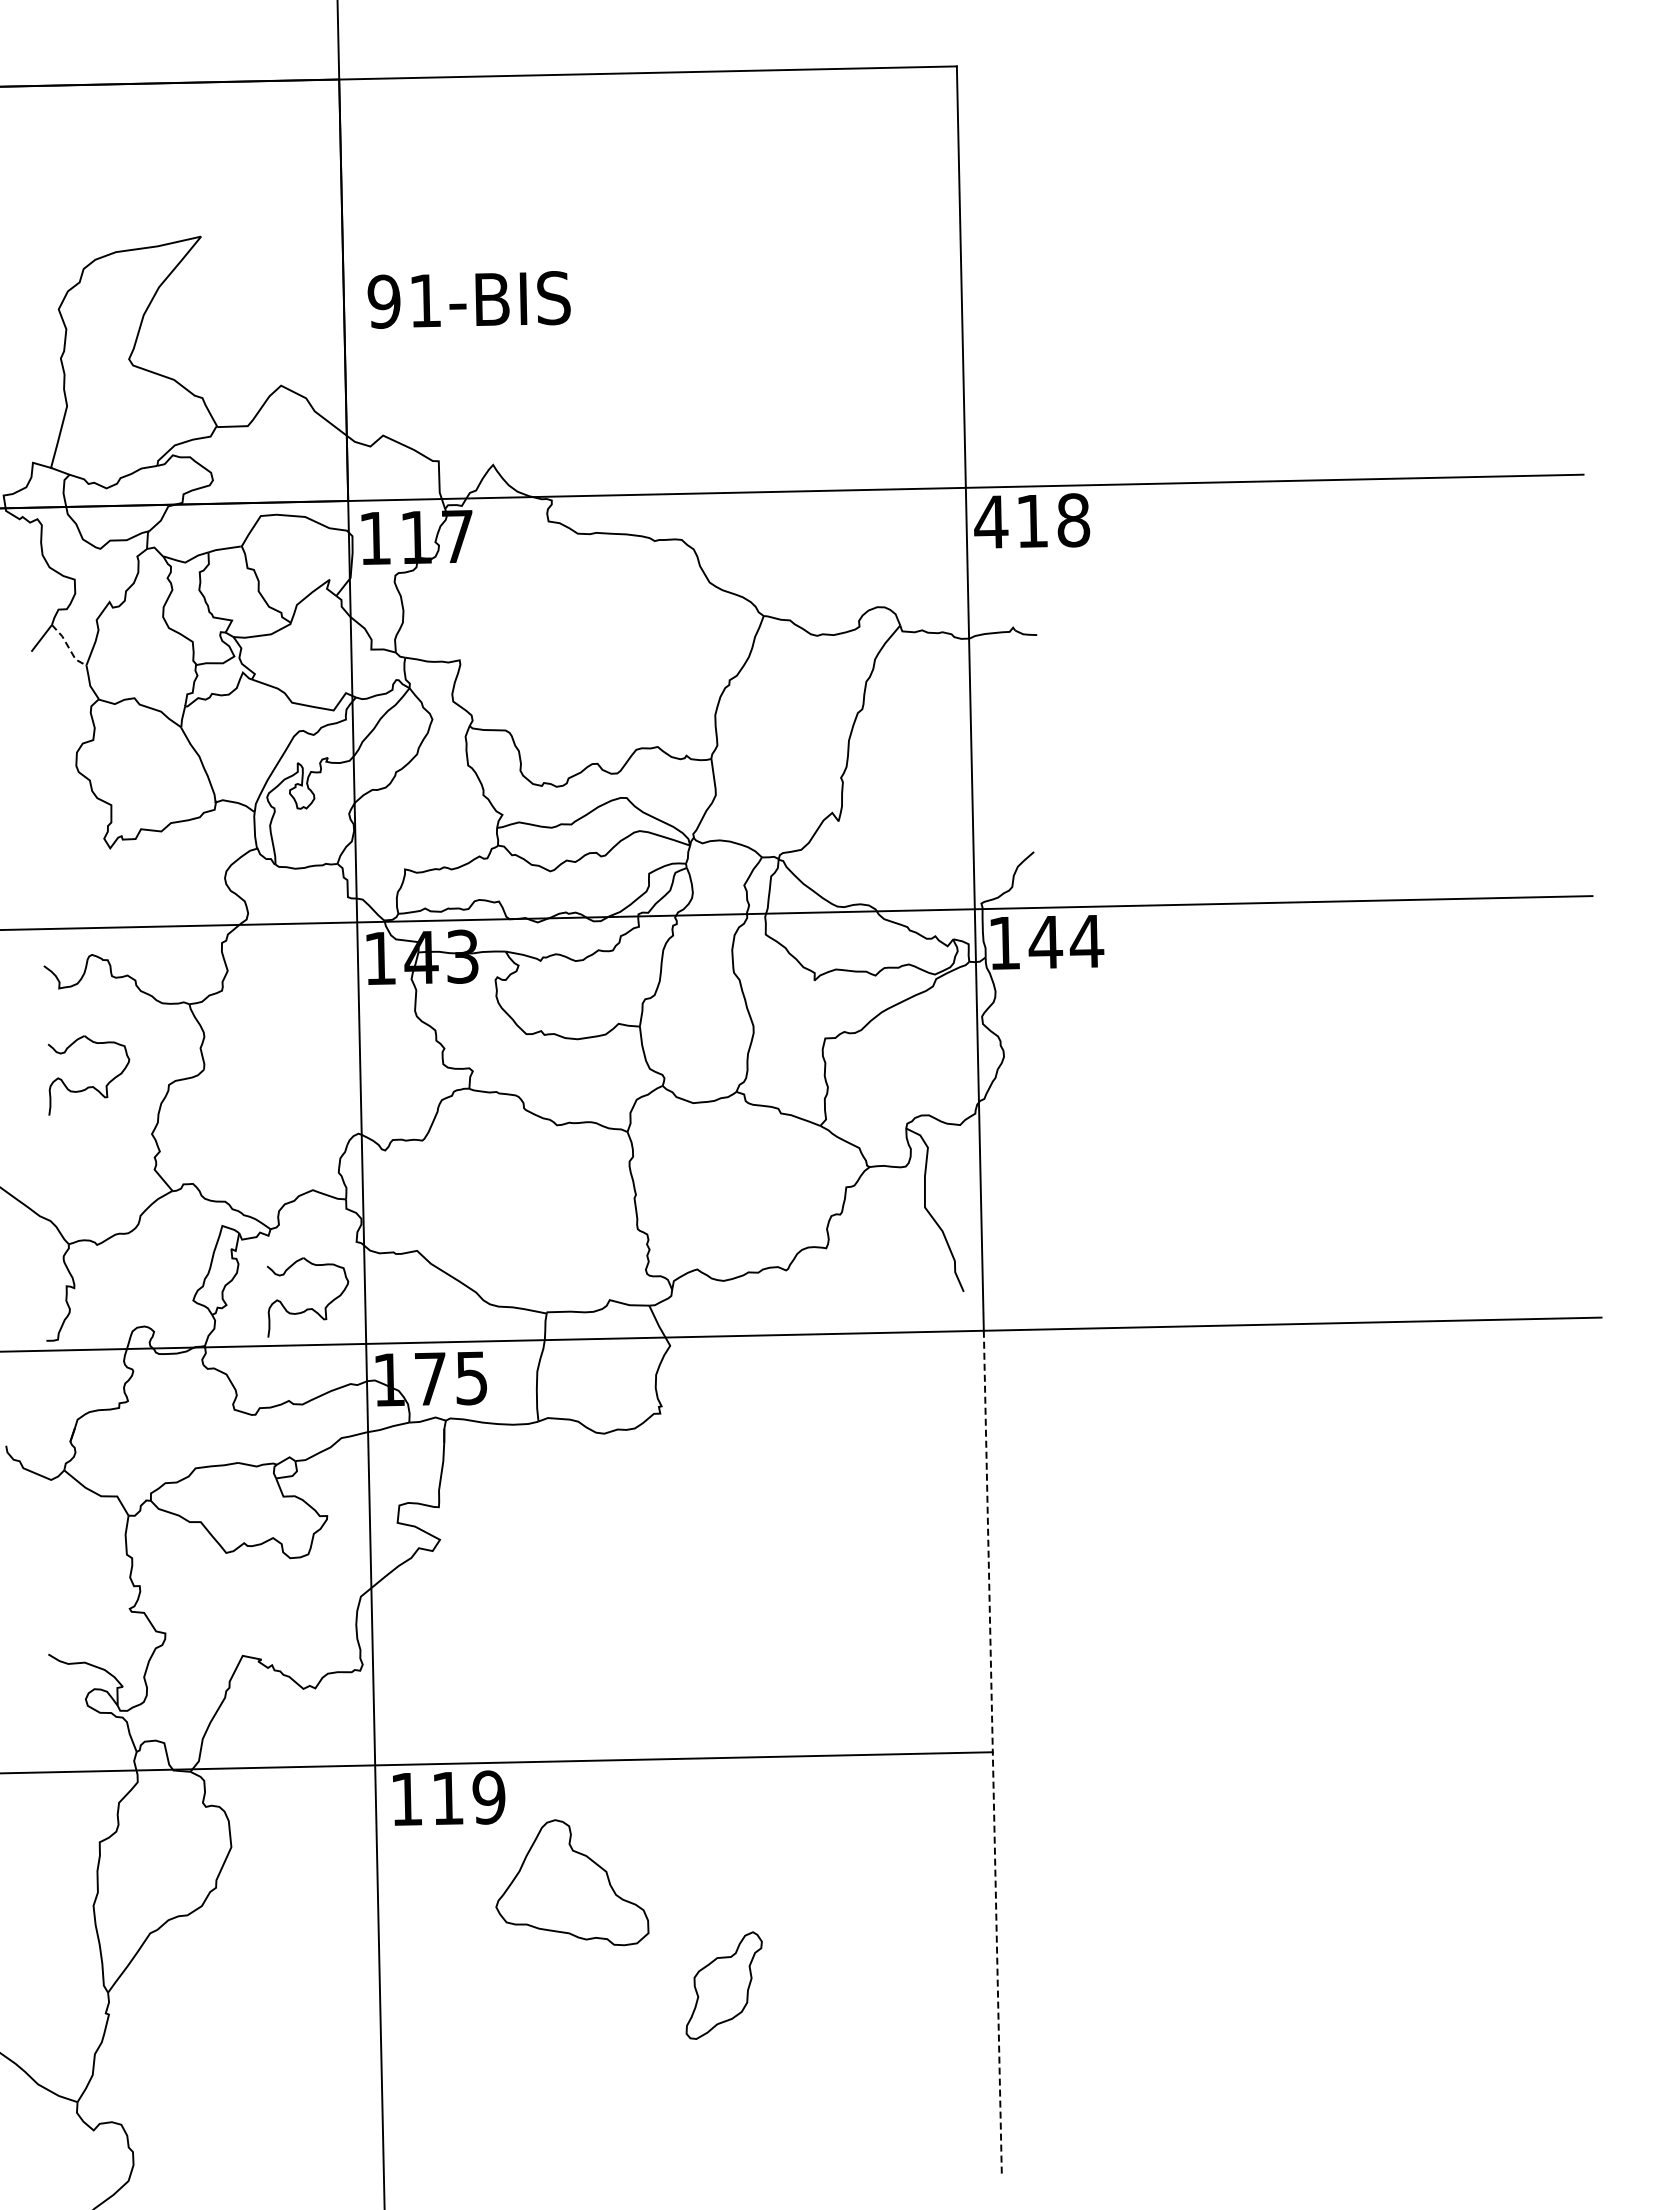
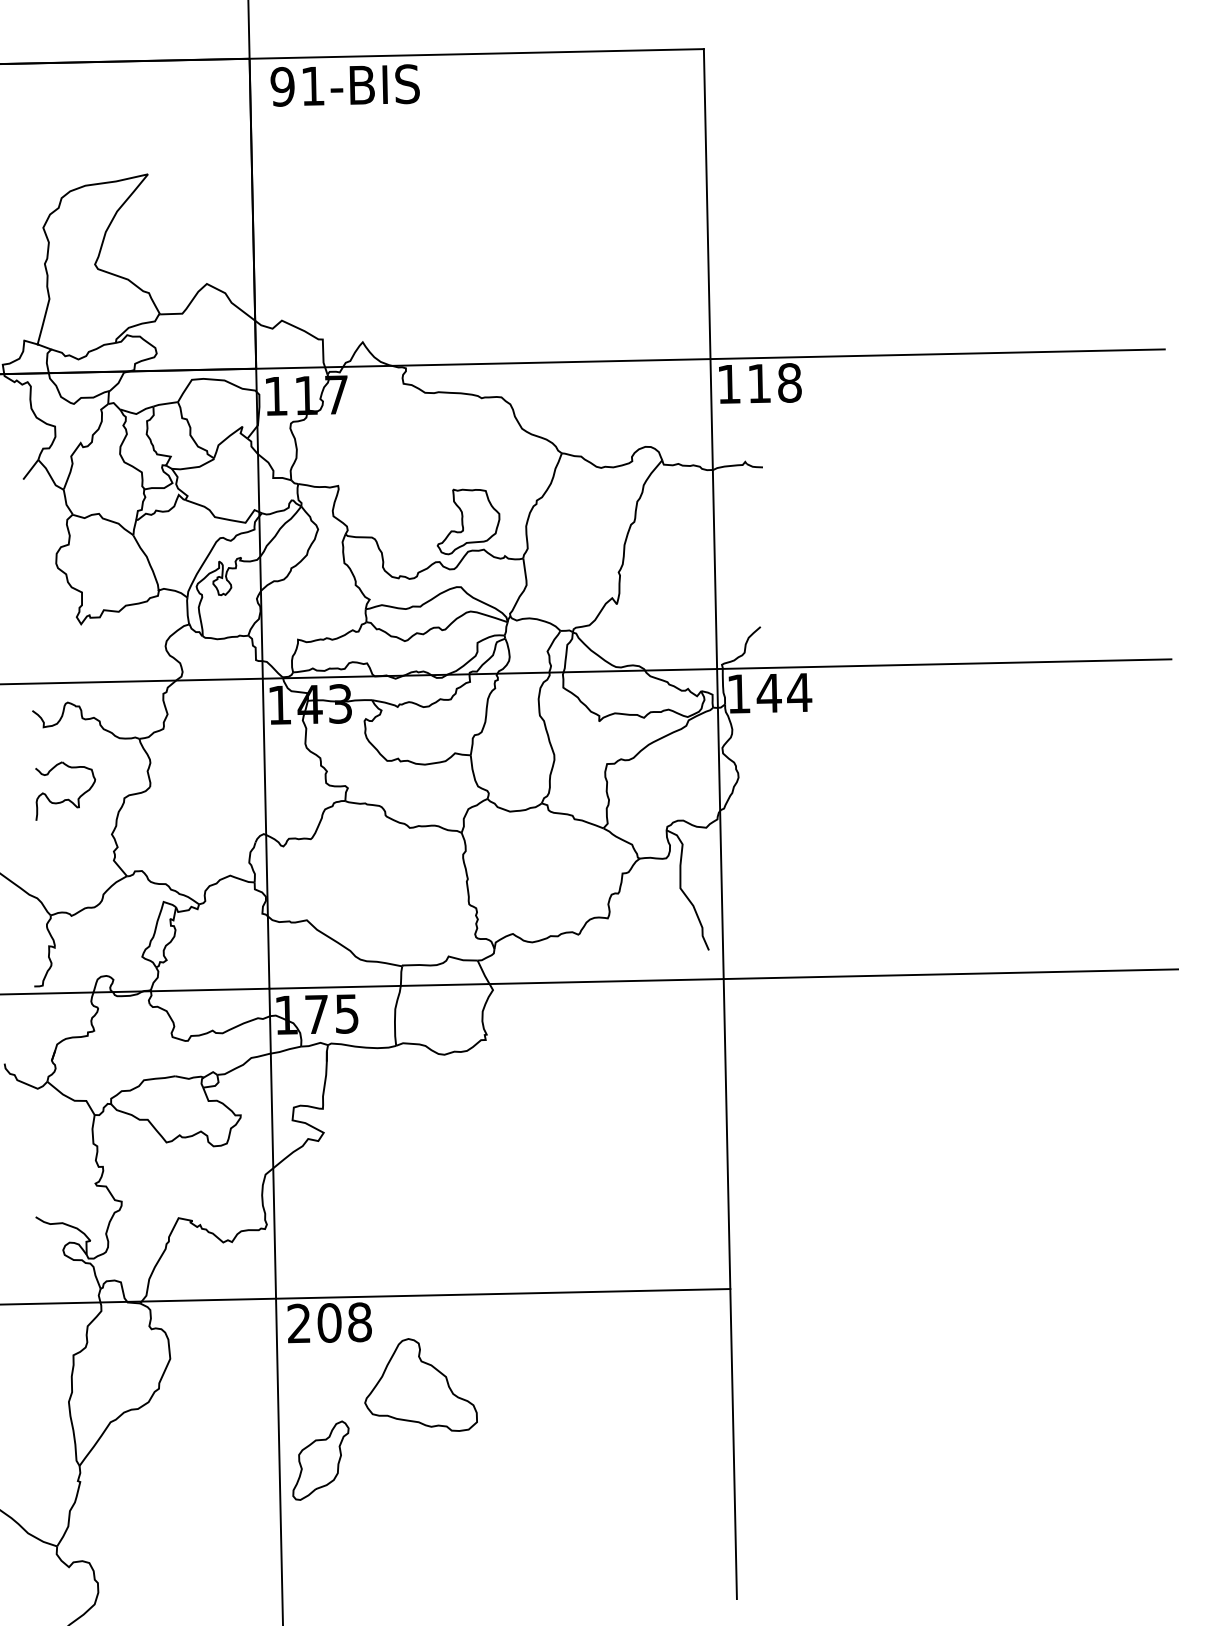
text: (468, 299) -> (344, 85), moved
text: (991, 521) -> (729, 383), 418 -> 118
line: (68, 646) -> (50, 475), dashed -> solid
part: (636, 709) -> (468, 522), added
part: (308, 1308) -> (227, 962), removed
line: (992, 1752) -> (730, 1289), dashed -> solid
text: (447, 1797) -> (329, 1322), 119 -> 208
part: (723, 1985) -> (320, 1460), moved

